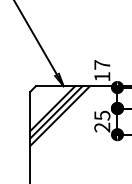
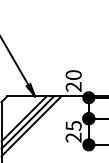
text: (102, 70) -> (73, 80), 17 -> 20

